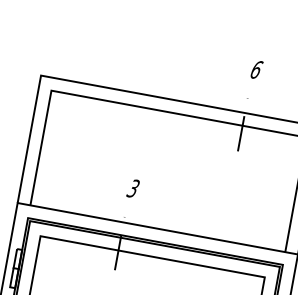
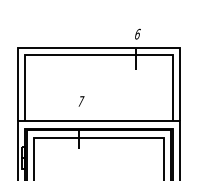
text: (256, 68) -> (137, 33), moved
text: (132, 188) -> (80, 101), 3 -> 7

